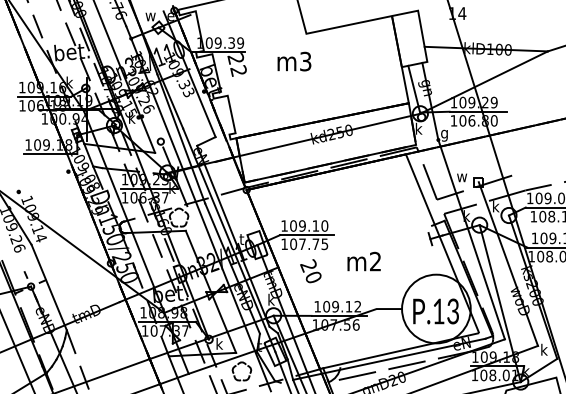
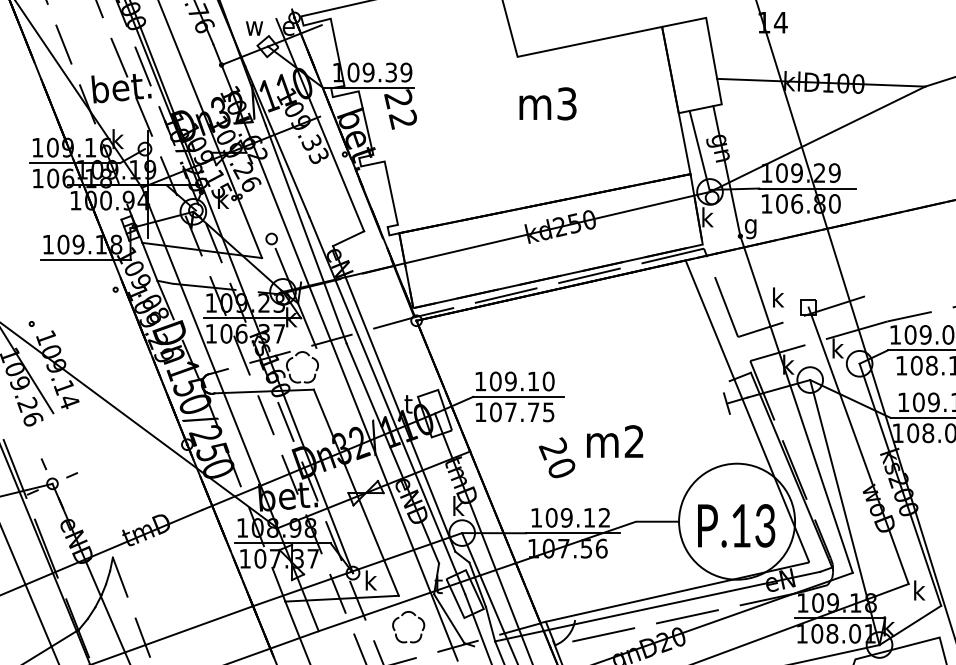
text: (294, 61) -> (548, 103), moved
text: (462, 176) -> (781, 297), w -> k
text: (310, 271) -> (556, 458), moved
line: (48, 287) -> (81, 485), removed

